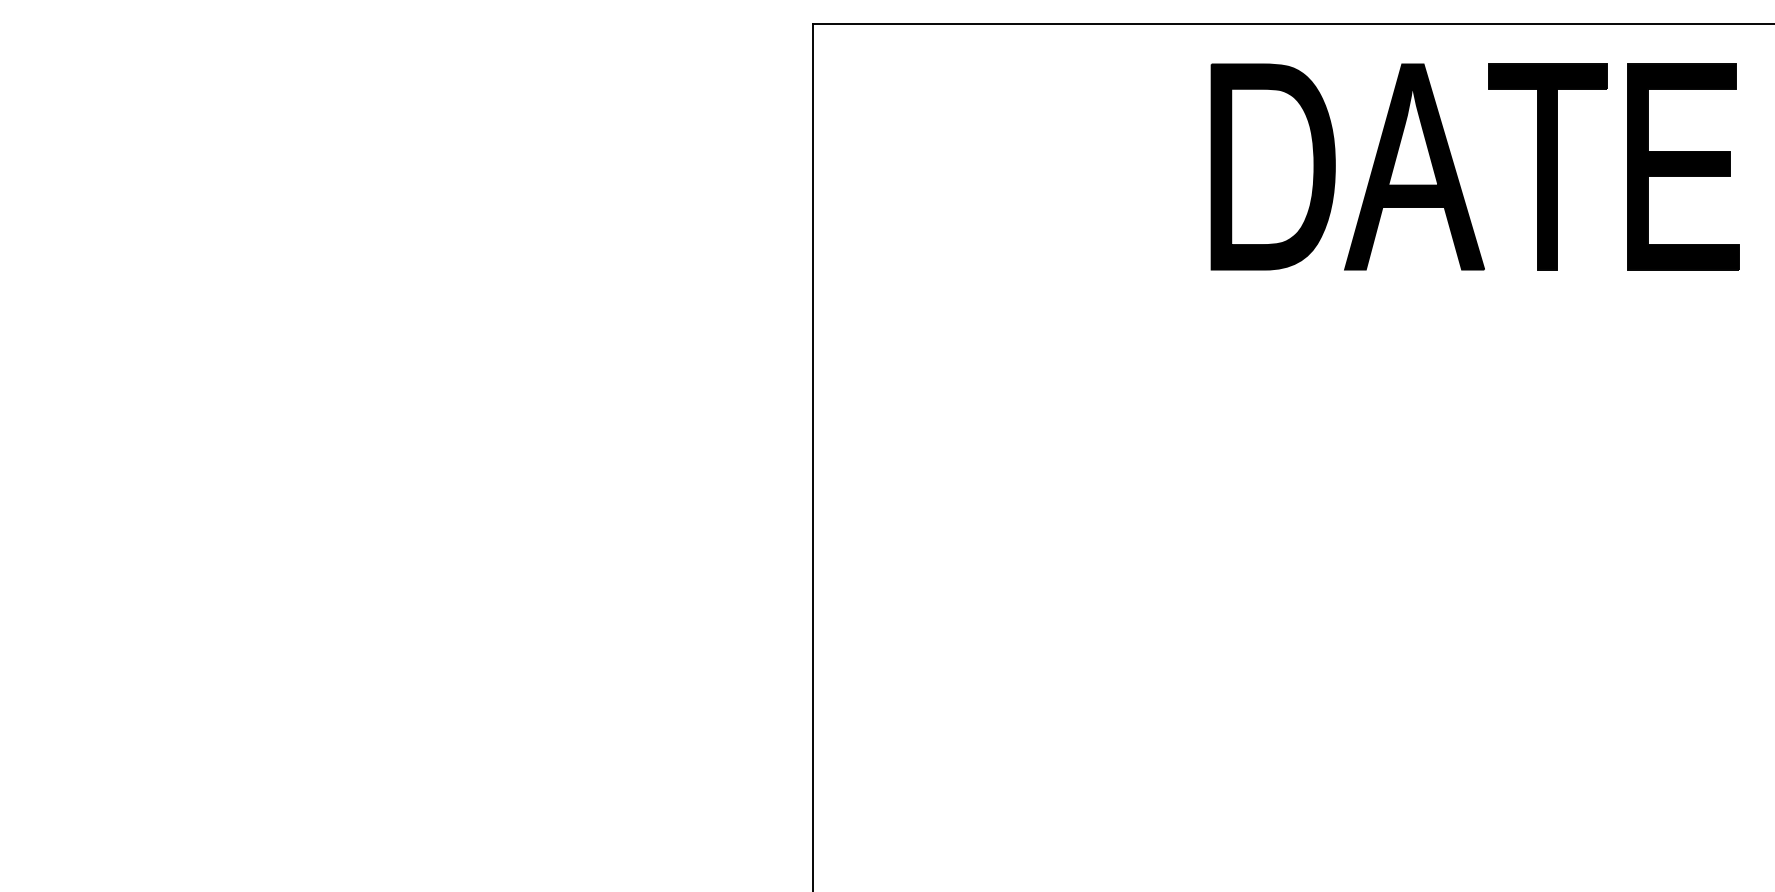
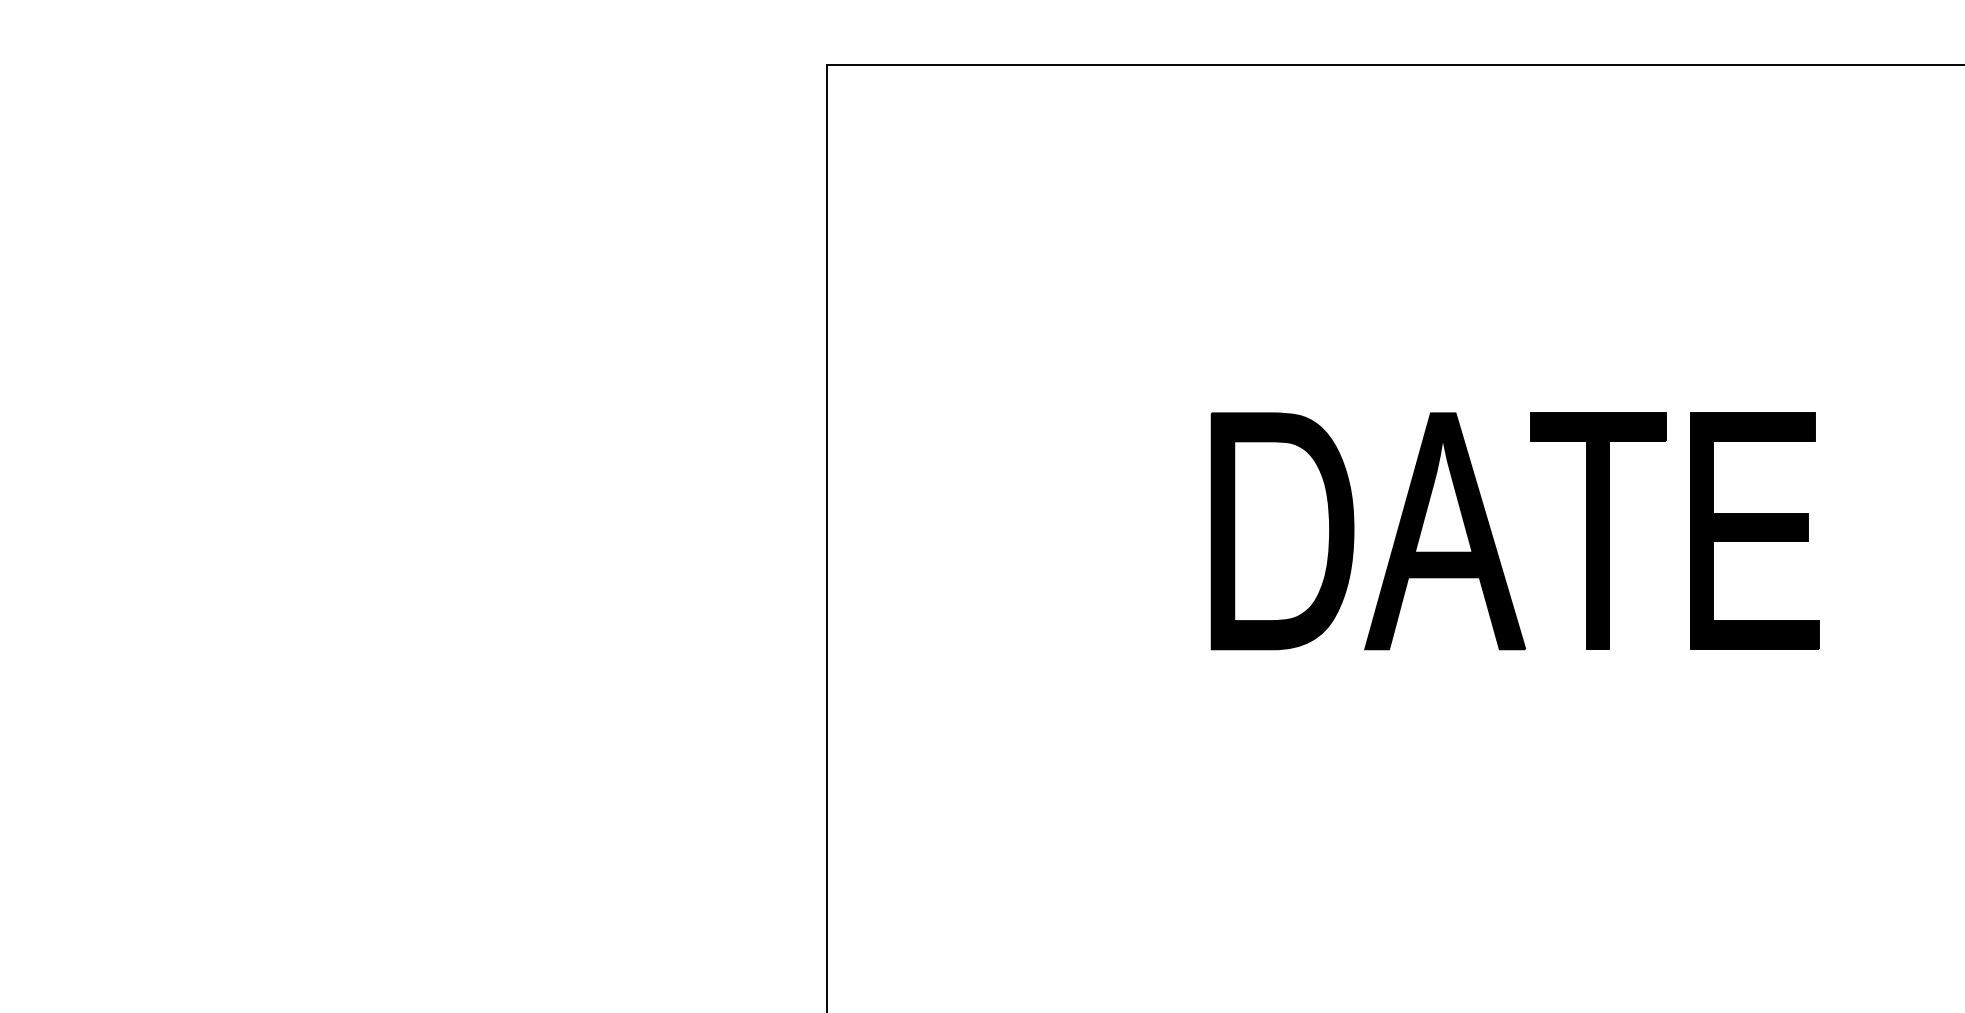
part: (1456, 171) -> (1493, 536), moved

